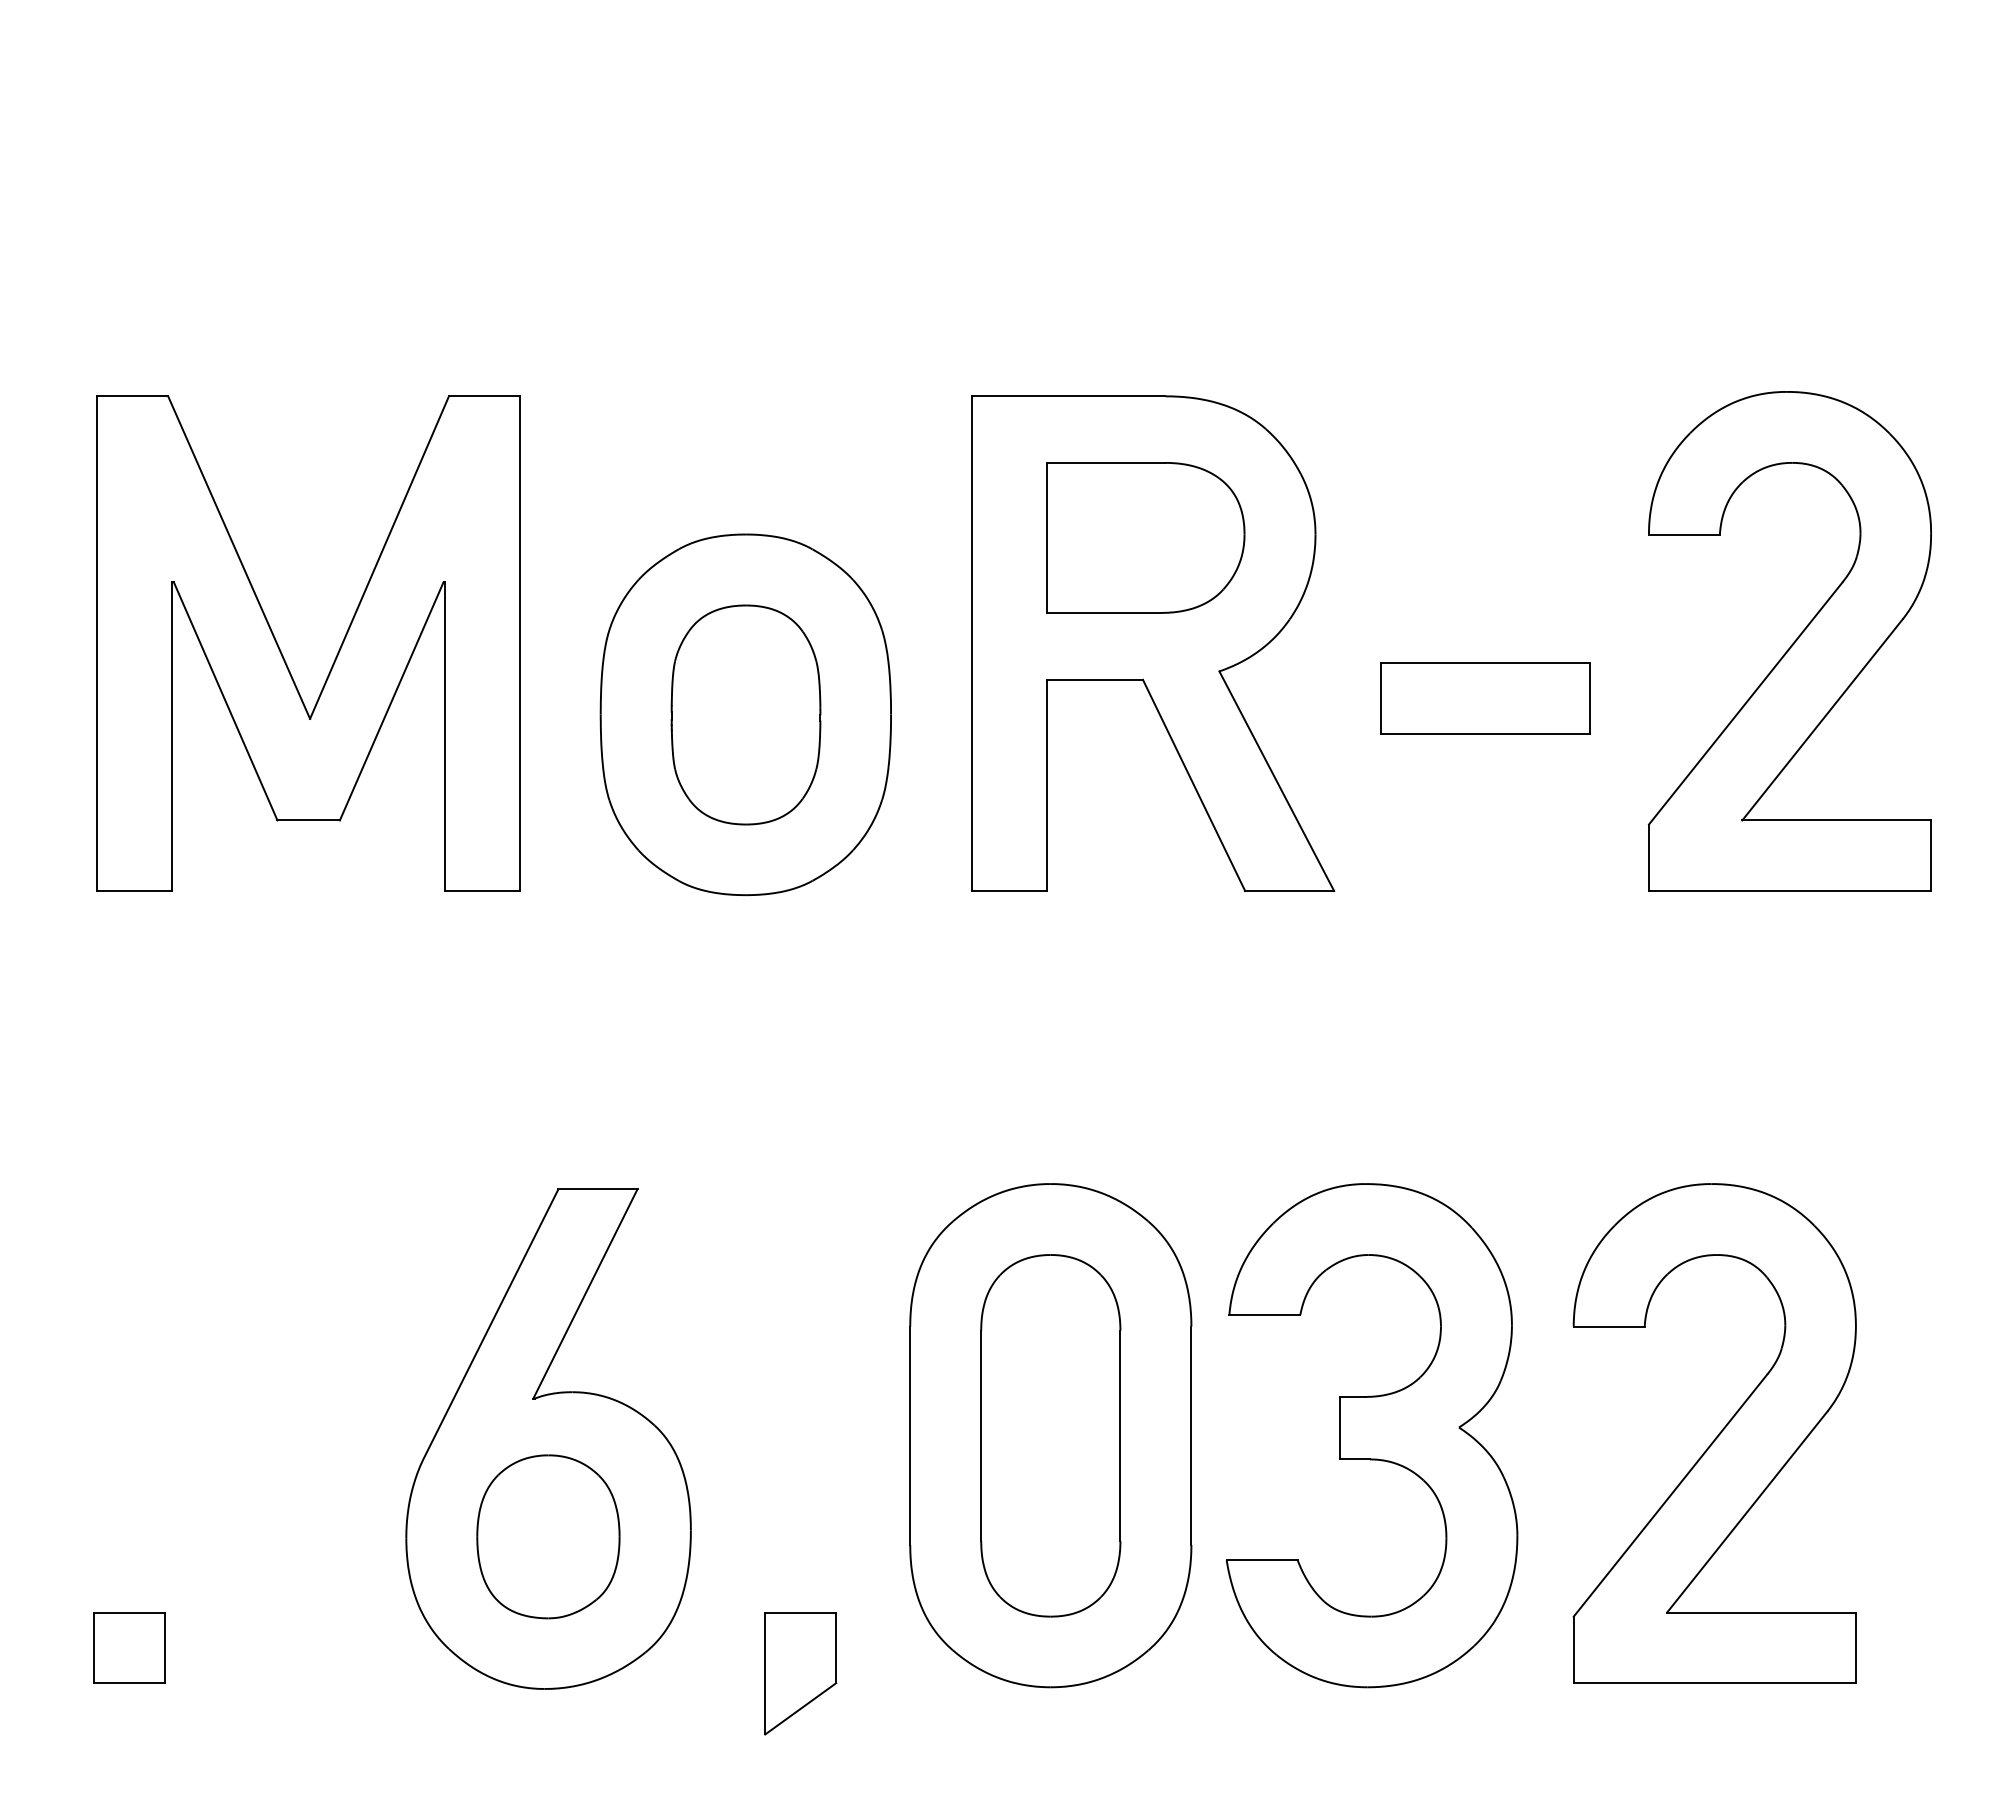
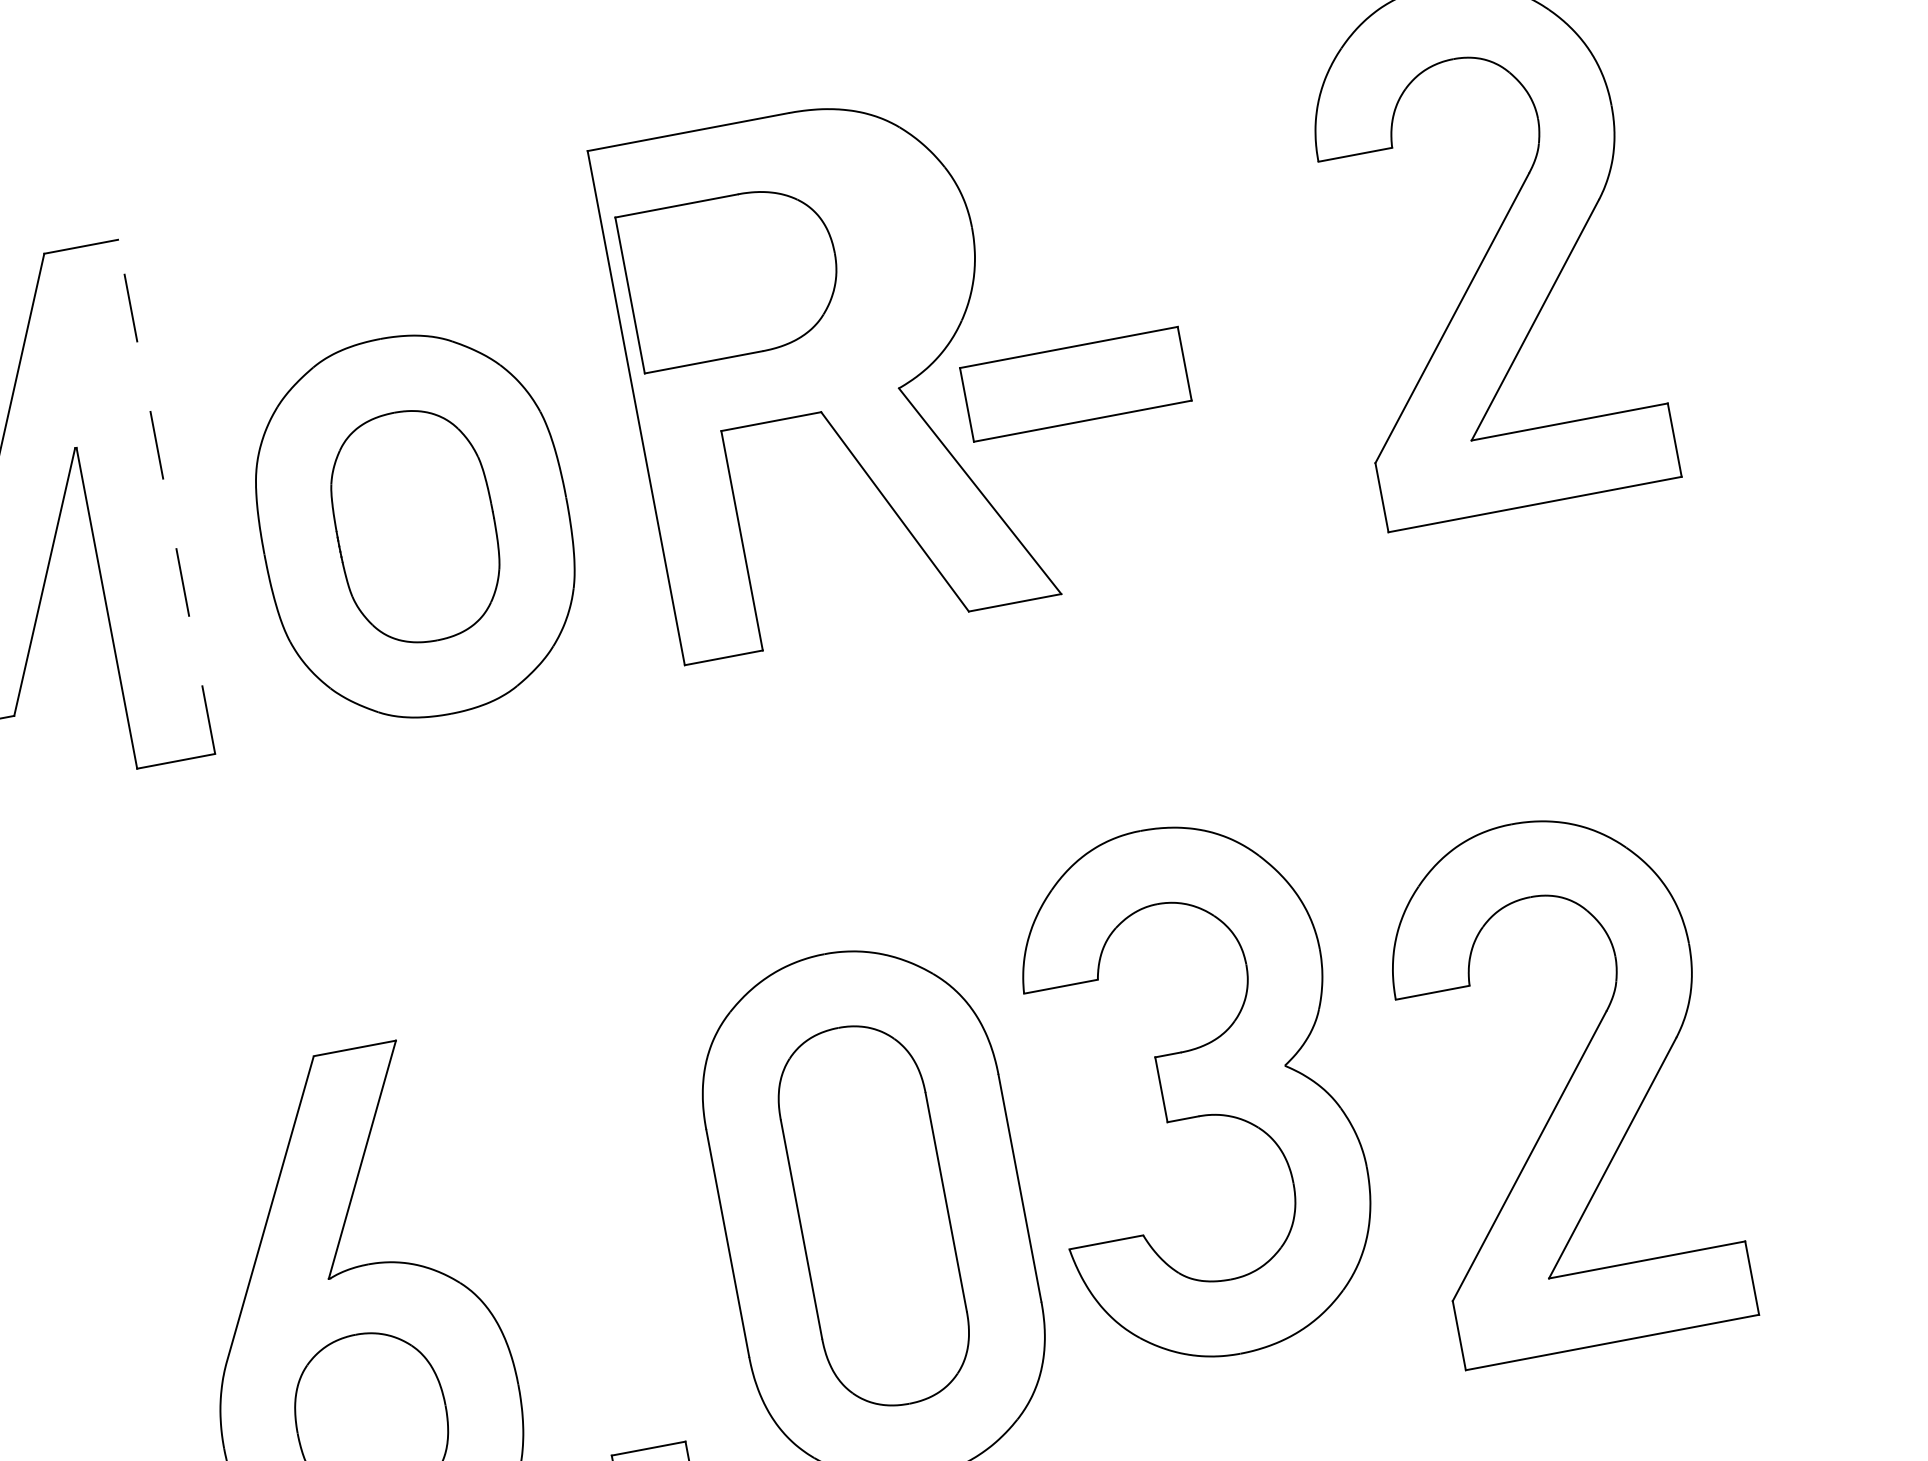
part: (1145, 537) -> (732, 275), moved
line: (519, 643) -> (166, 496), solid -> dashed
part: (1485, 698) -> (1075, 384), moved
part: (1372, 1435) -> (1196, 1091), moved

